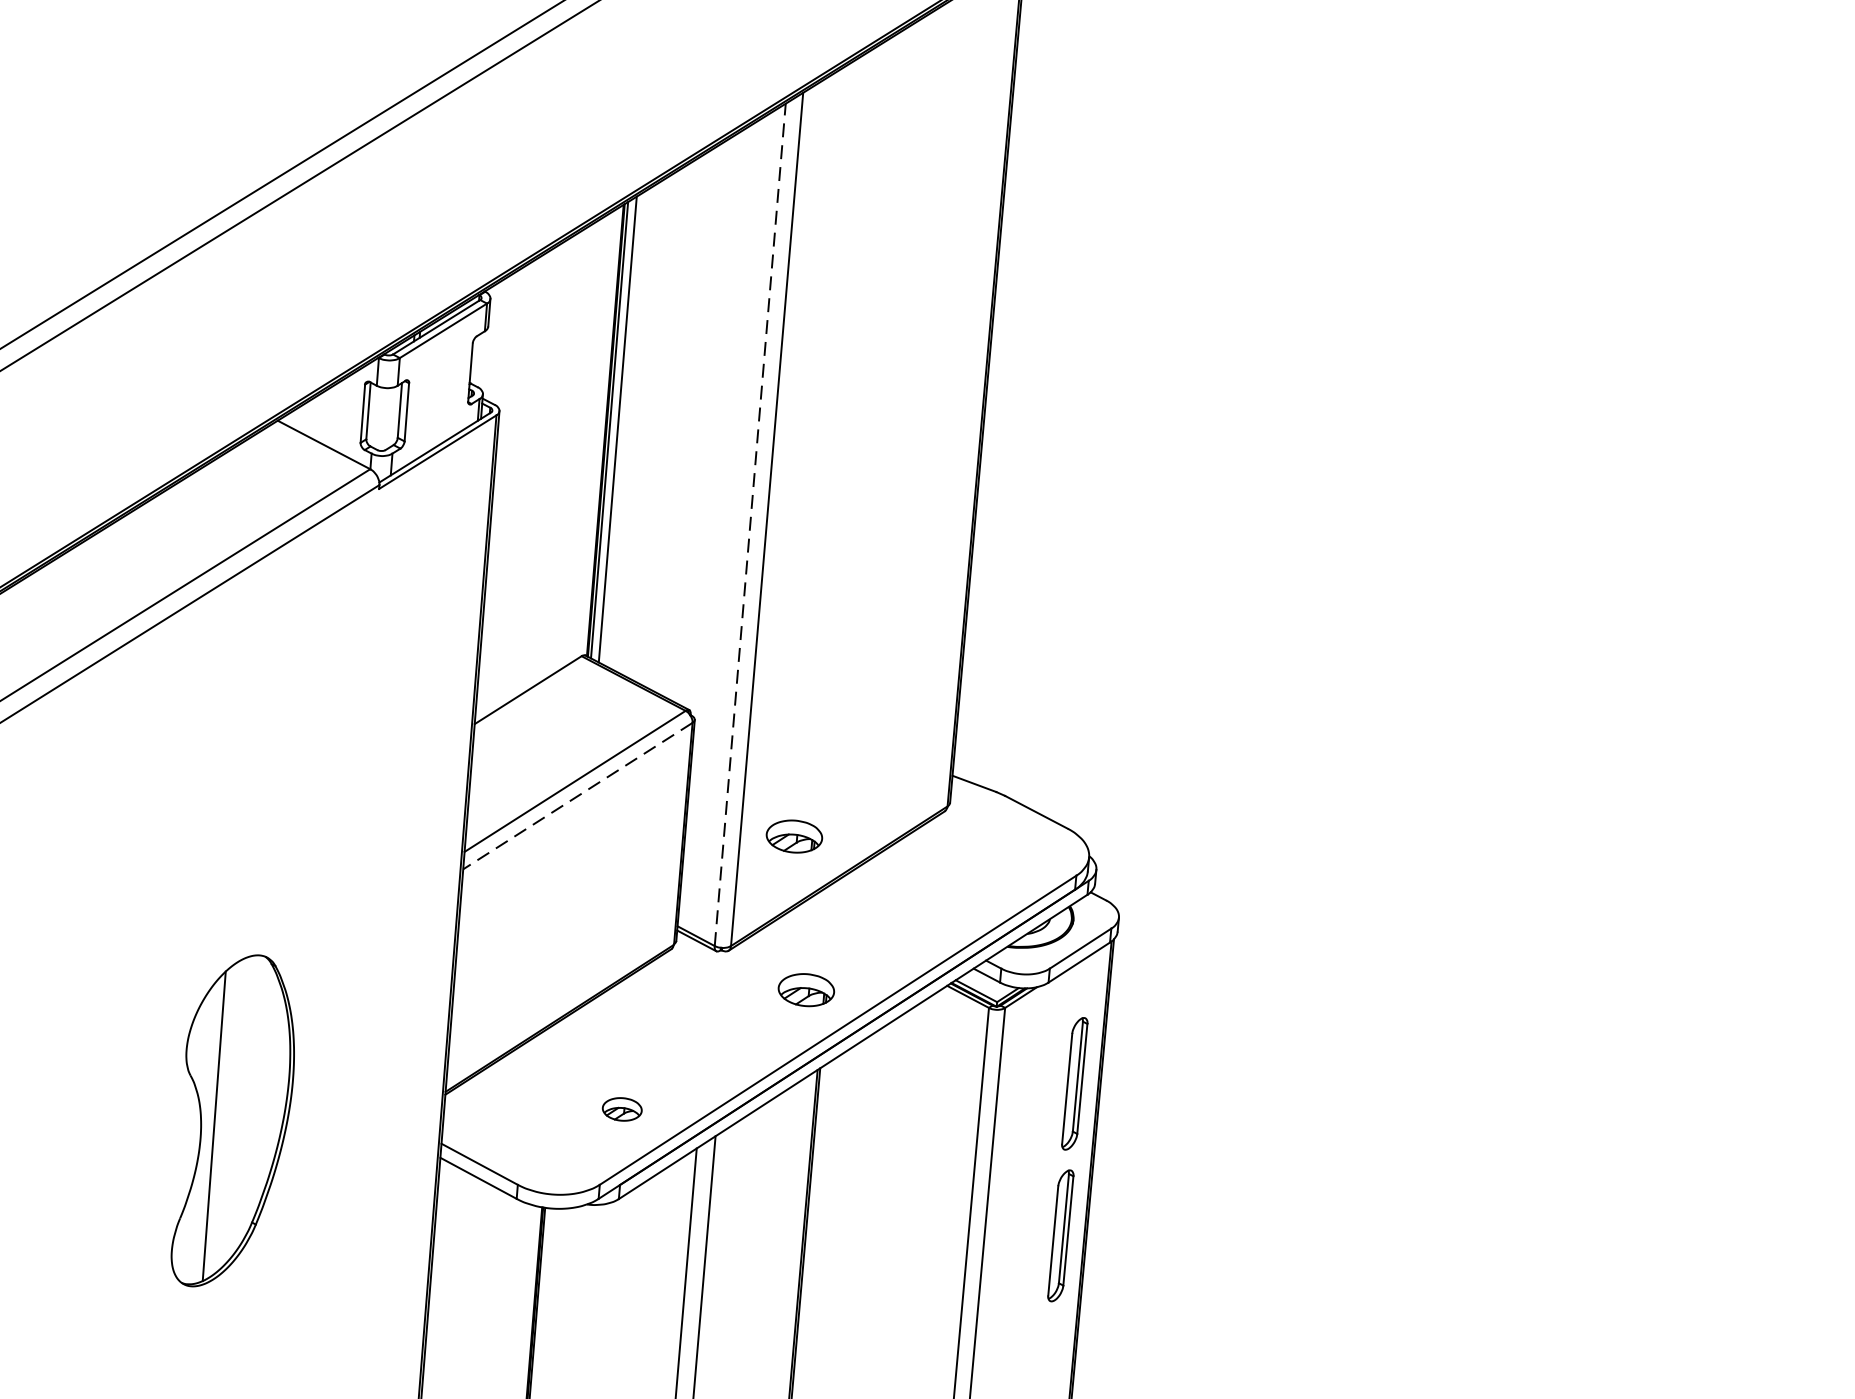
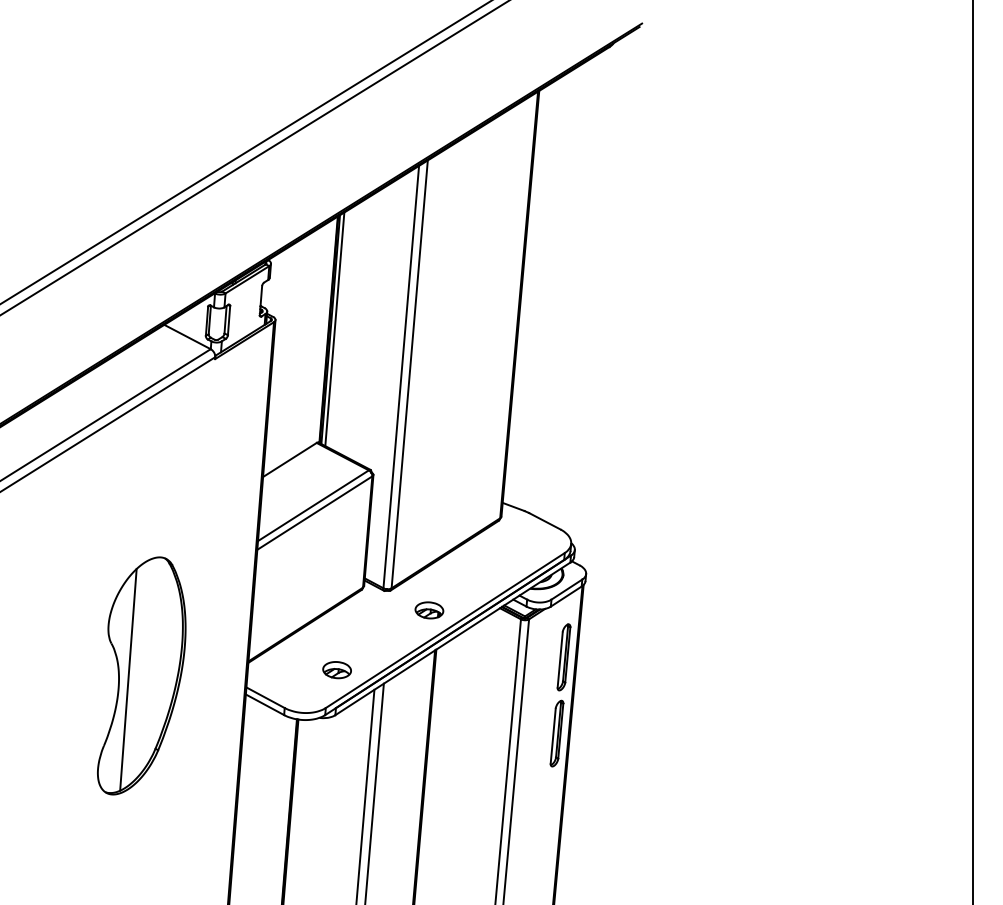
line: (750, 525) -> (401, 377), dashed -> solid
line: (577, 796) -> (314, 513), dashed -> solid
part: (794, 836) -> (423, 533), removed
part: (621, 1109) -> (336, 670), size x1.43
part: (232, 1119) -> (141, 675), size x1.43

